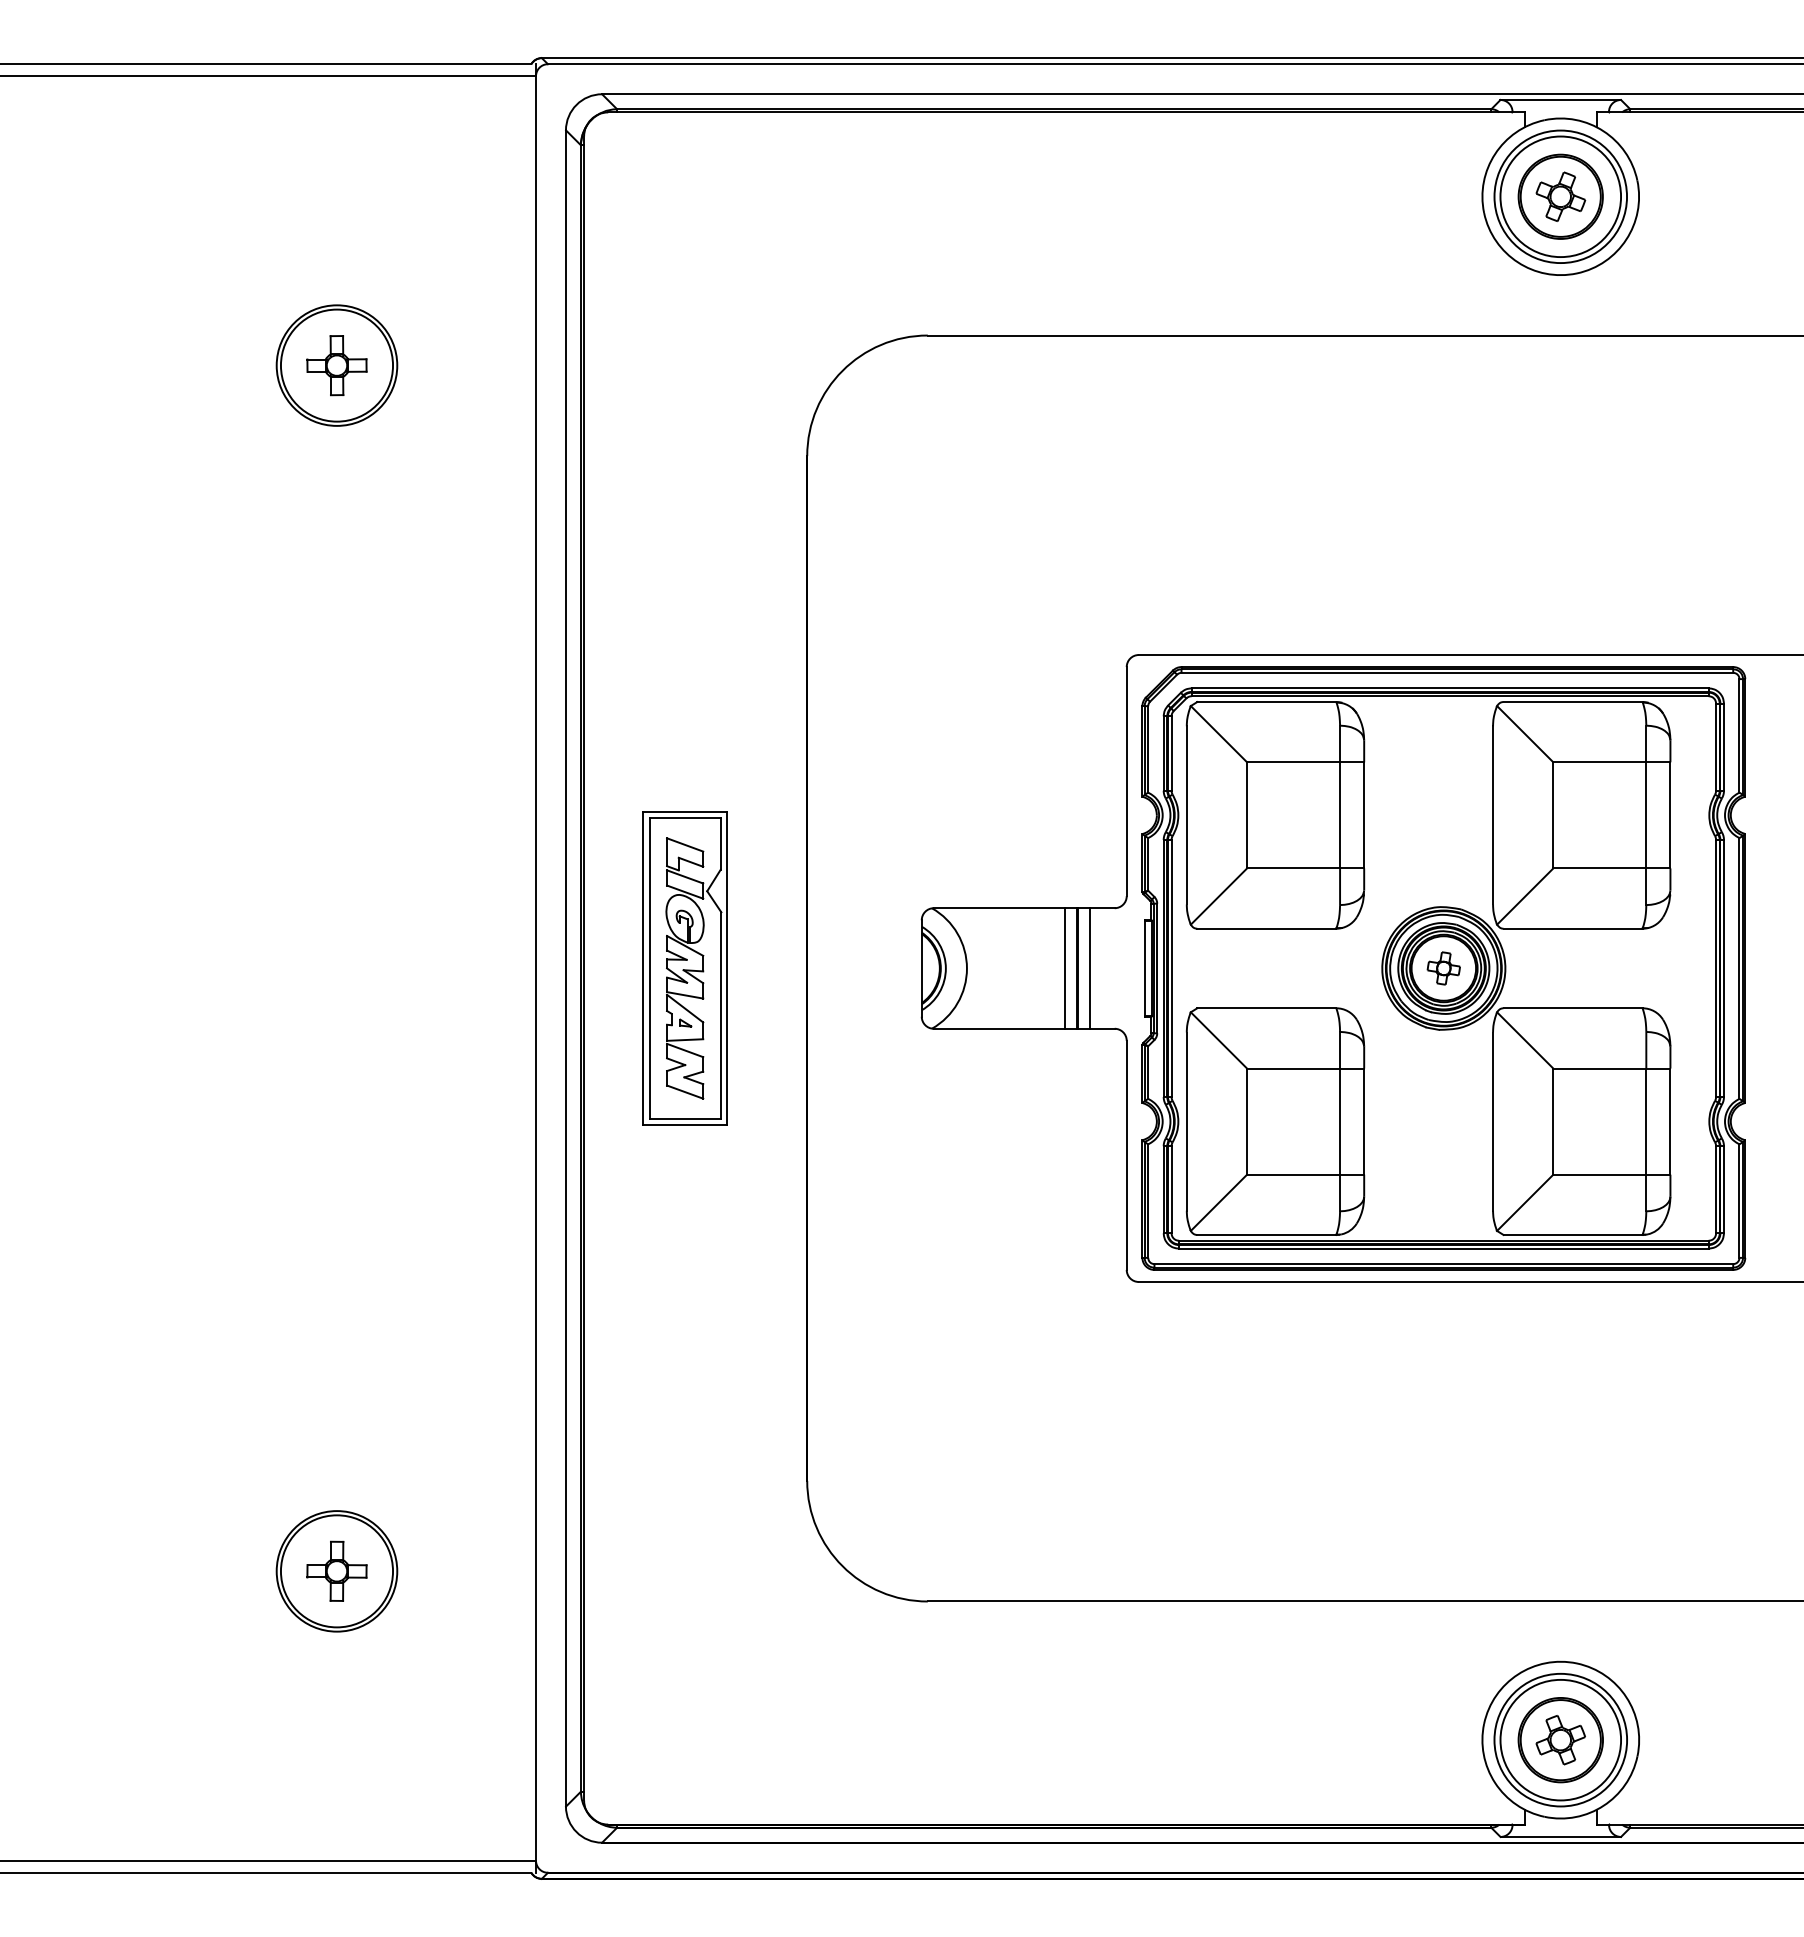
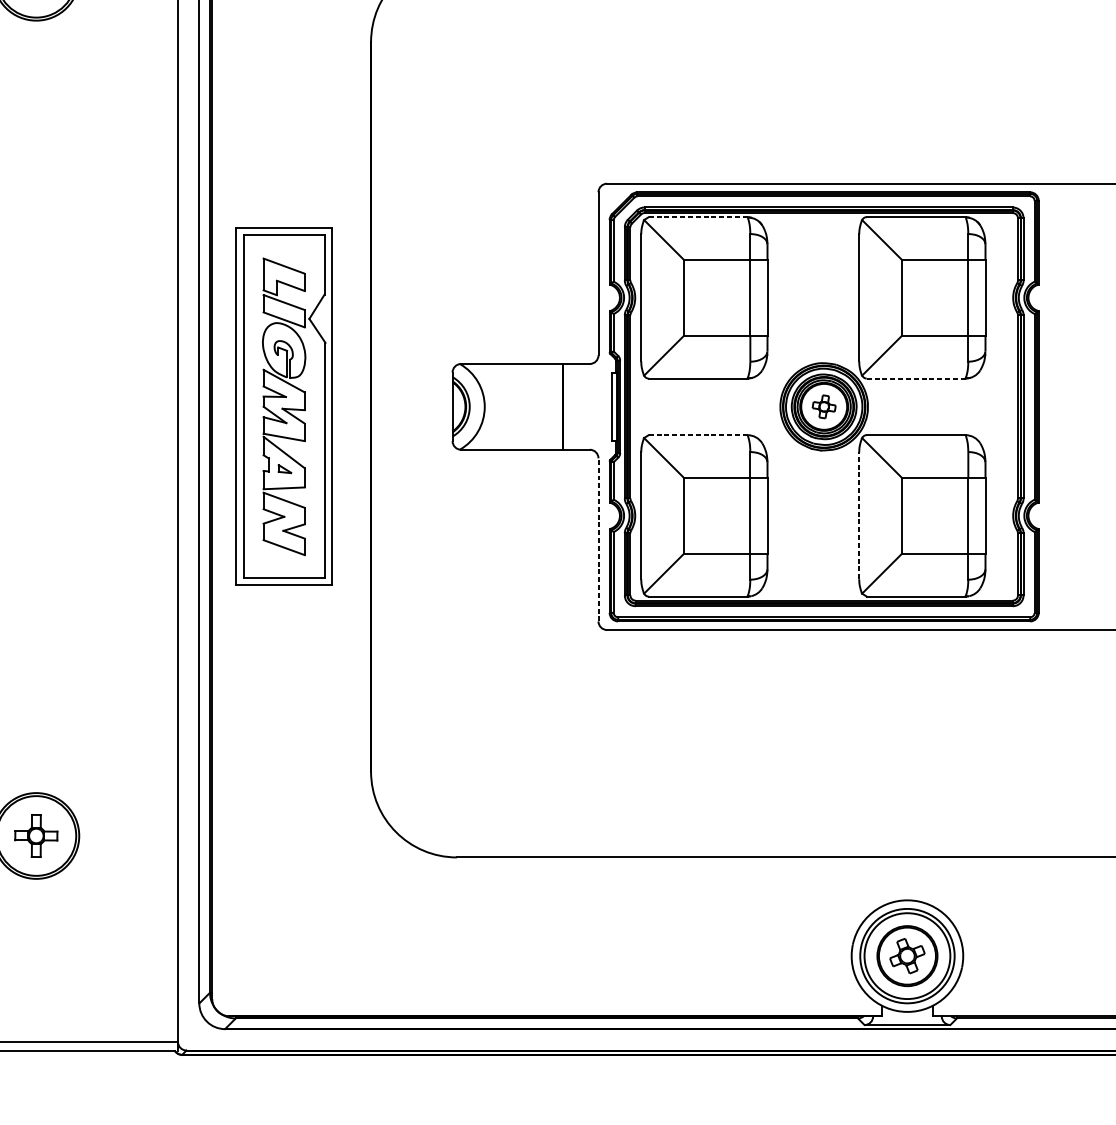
line: (1266, 702) -> (697, 217), solid -> dashed
line: (1573, 928) -> (916, 378), solid -> dashed
part: (684, 968) -> (283, 406), size x1.6
line: (1064, 968) -> (554, 406), removed
line: (1089, 968) -> (571, 406), removed
line: (1266, 1008) -> (697, 435), solid -> dashed
line: (1493, 1121) -> (859, 515), solid -> dashed
line: (1126, 1155) -> (598, 539), solid -> dashed

